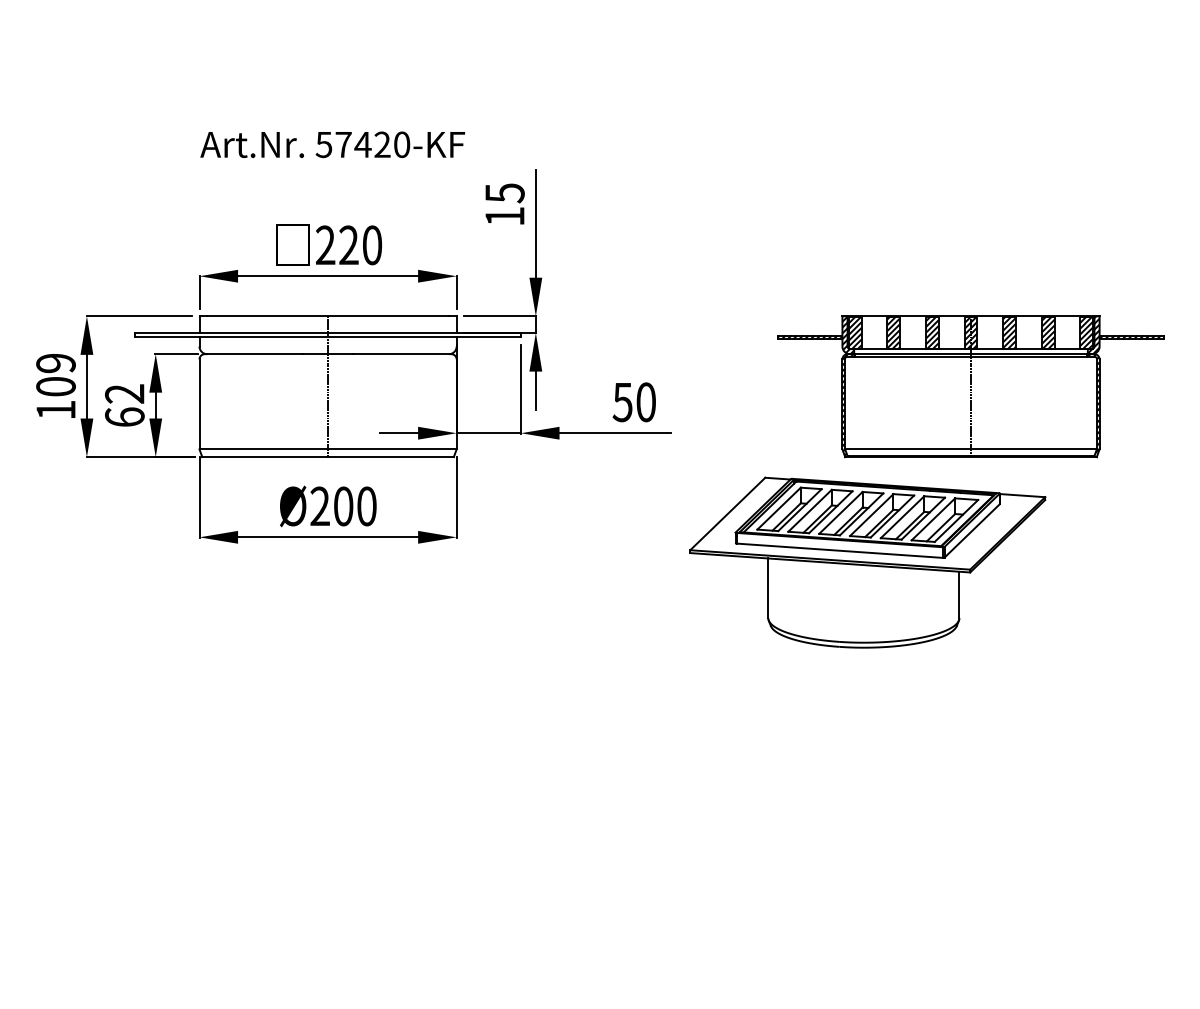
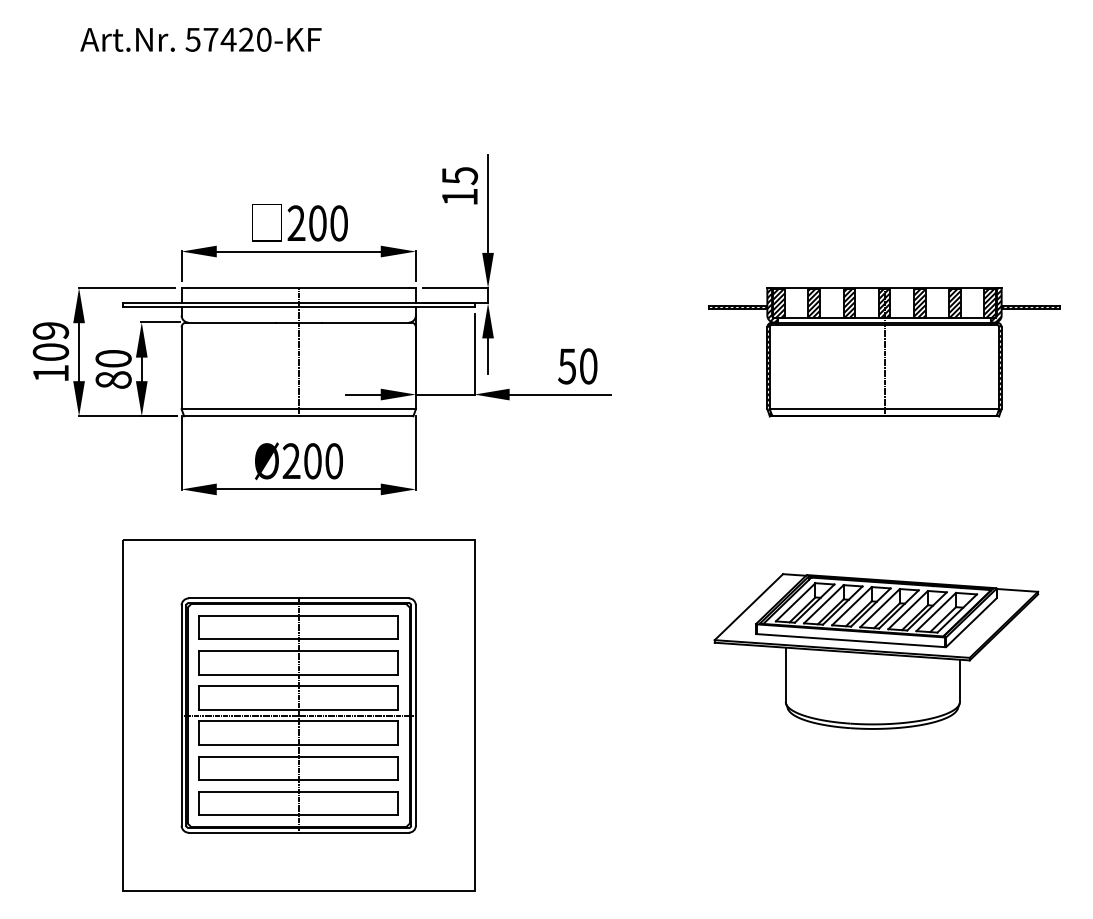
text: (332, 144) -> (200, 39), moved
text: (348, 245) -> (317, 223), 220 -> 200
text: (124, 405) -> (113, 369), 62 -> 80
part: (867, 562) -> (876, 651), moved
part: (327, 785) -> (298, 715), added

